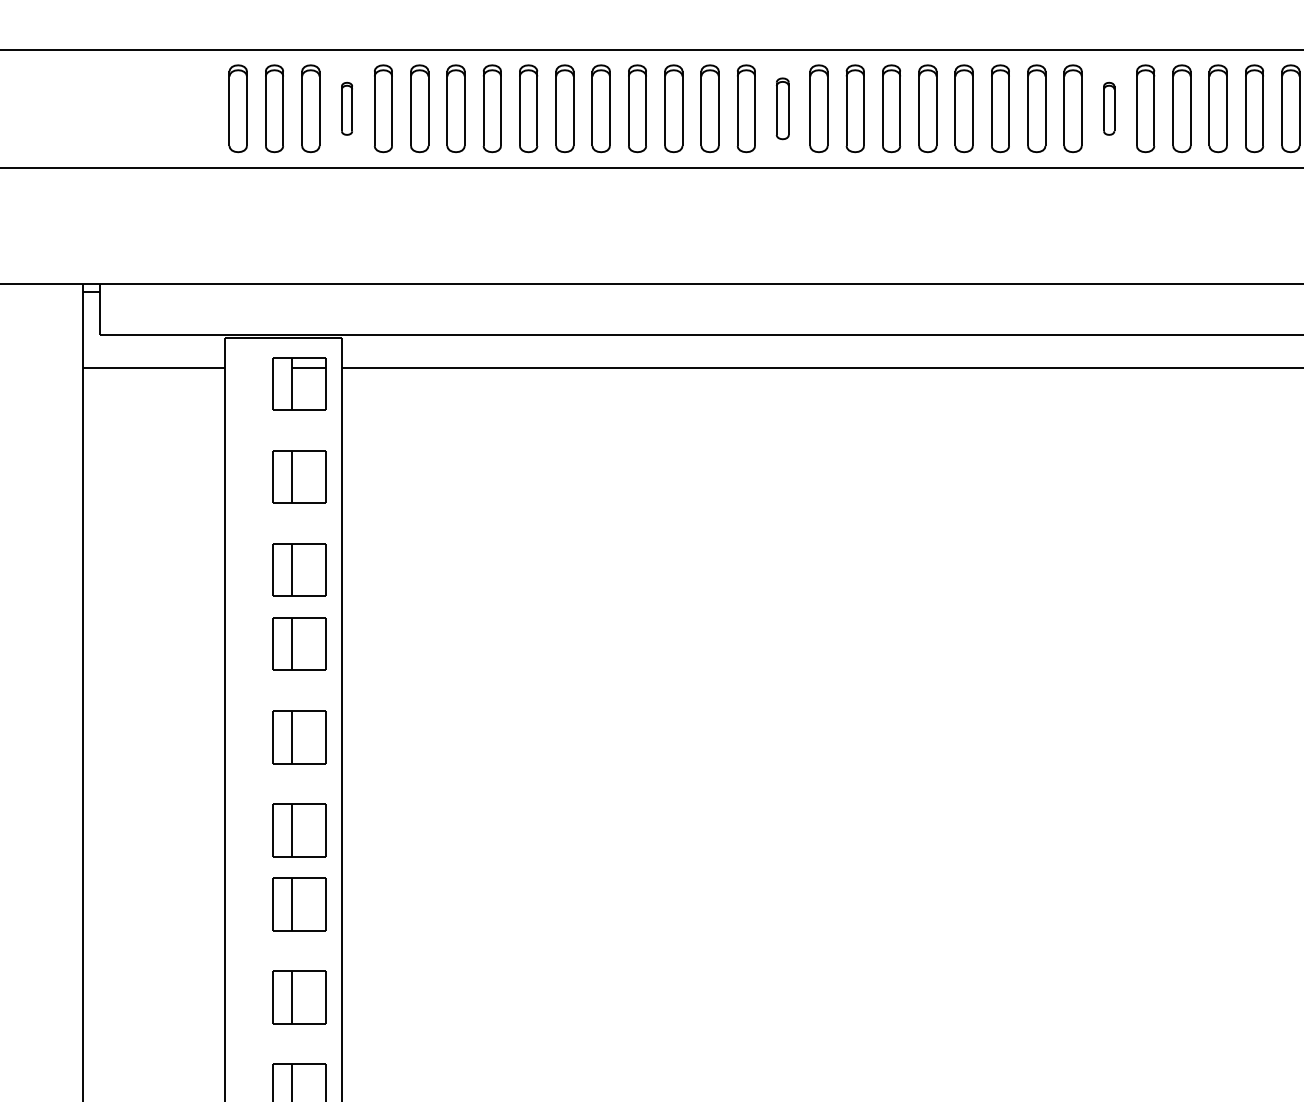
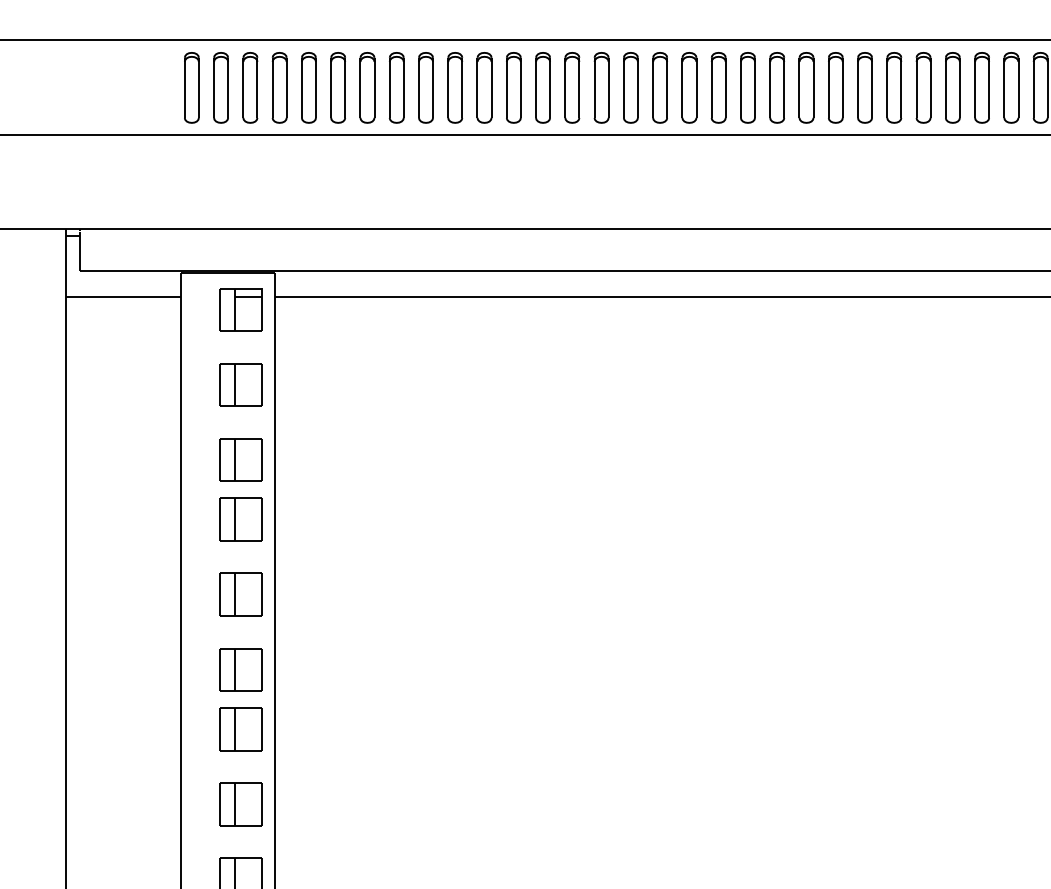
part: (346, 108) -> (279, 87), size x1.67
part: (782, 108) -> (630, 87), size x1.43
part: (1108, 108) -> (893, 87), size x1.67

